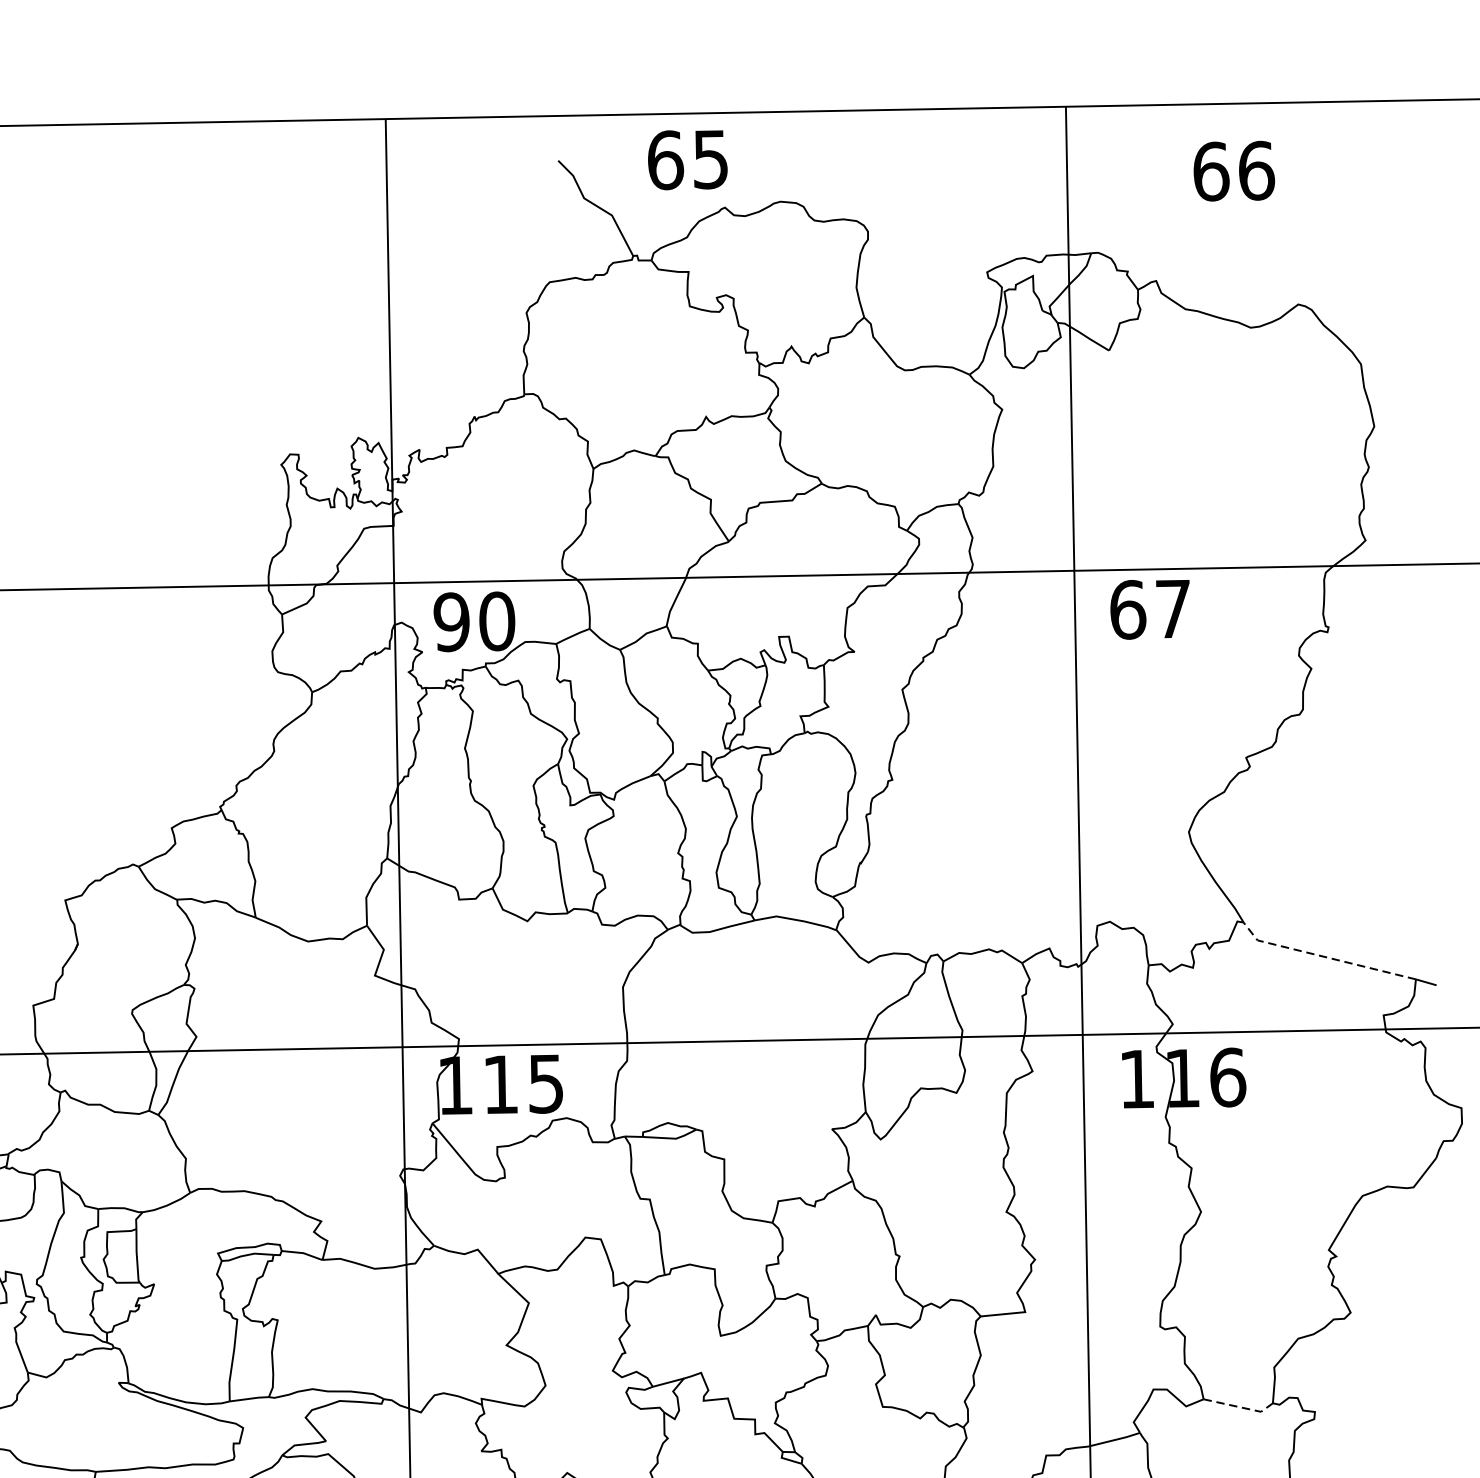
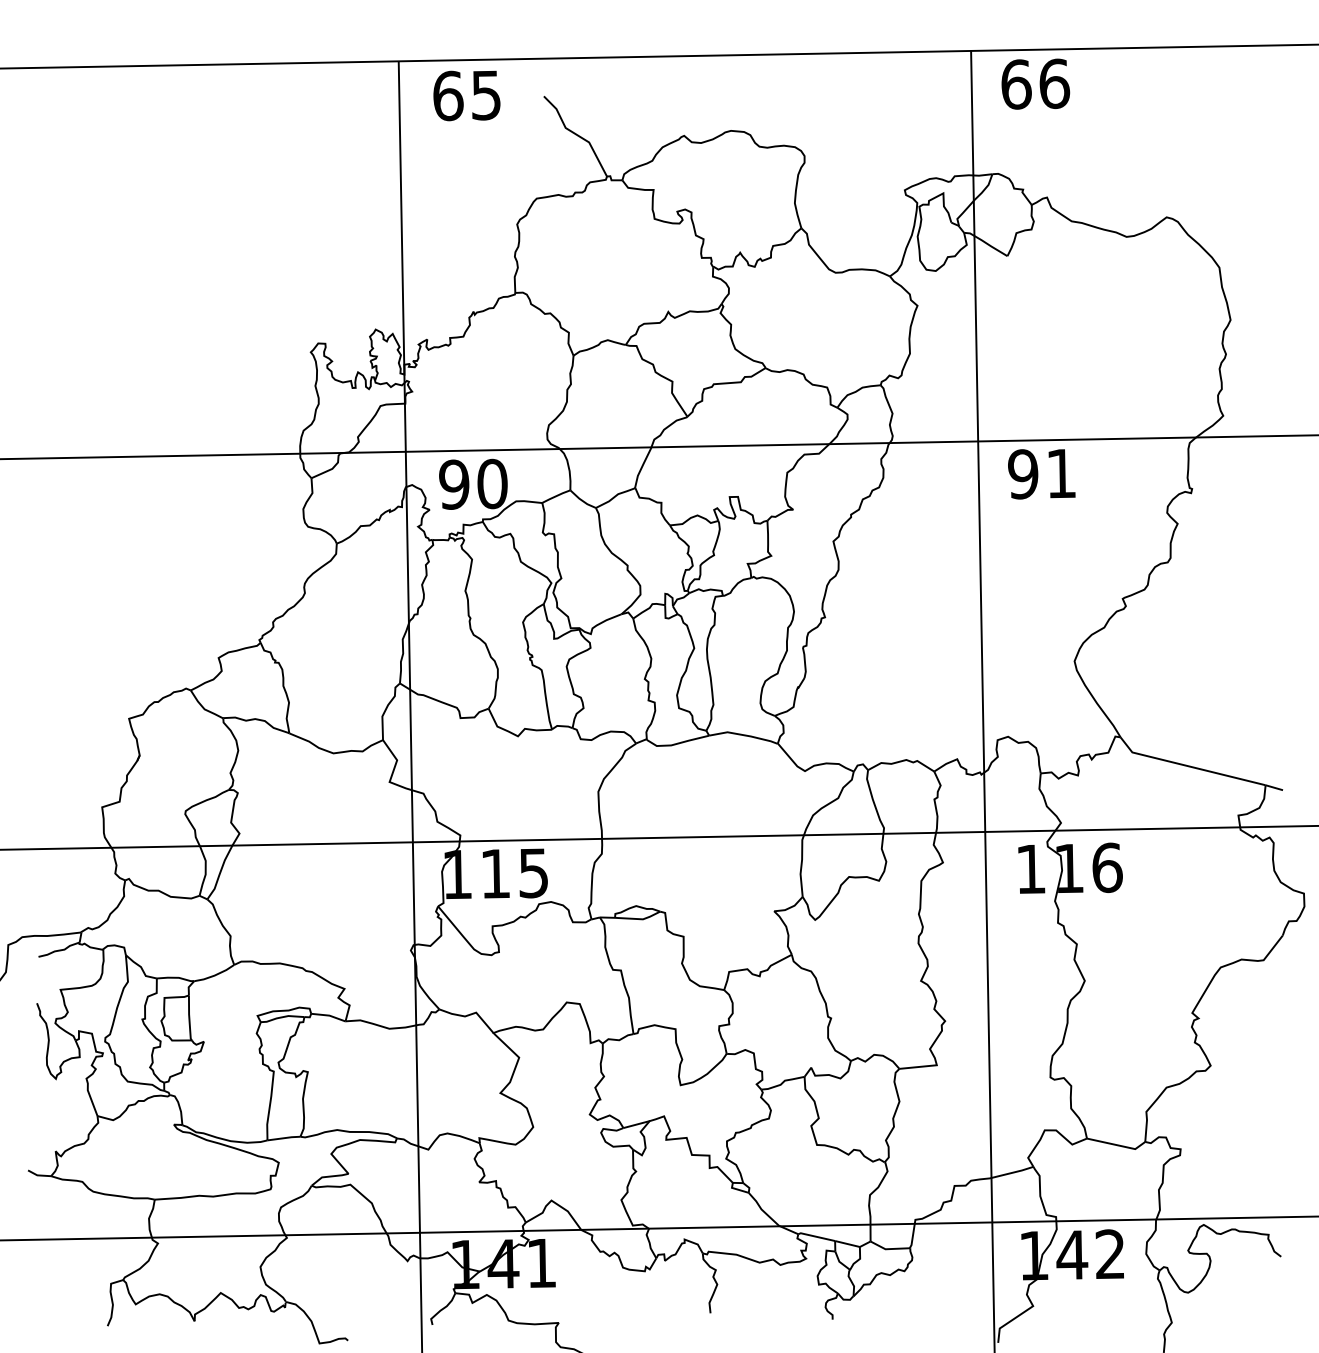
text: (687, 159) -> (466, 95), moved
text: (1233, 170) -> (1035, 83), moved
text: (1149, 610) -> (1041, 474), 67 -> 91
line: (1324, 957) -> (1188, 766), dashed -> solid
line: (1239, 1407) -> (1117, 1145), dashed -> solid

